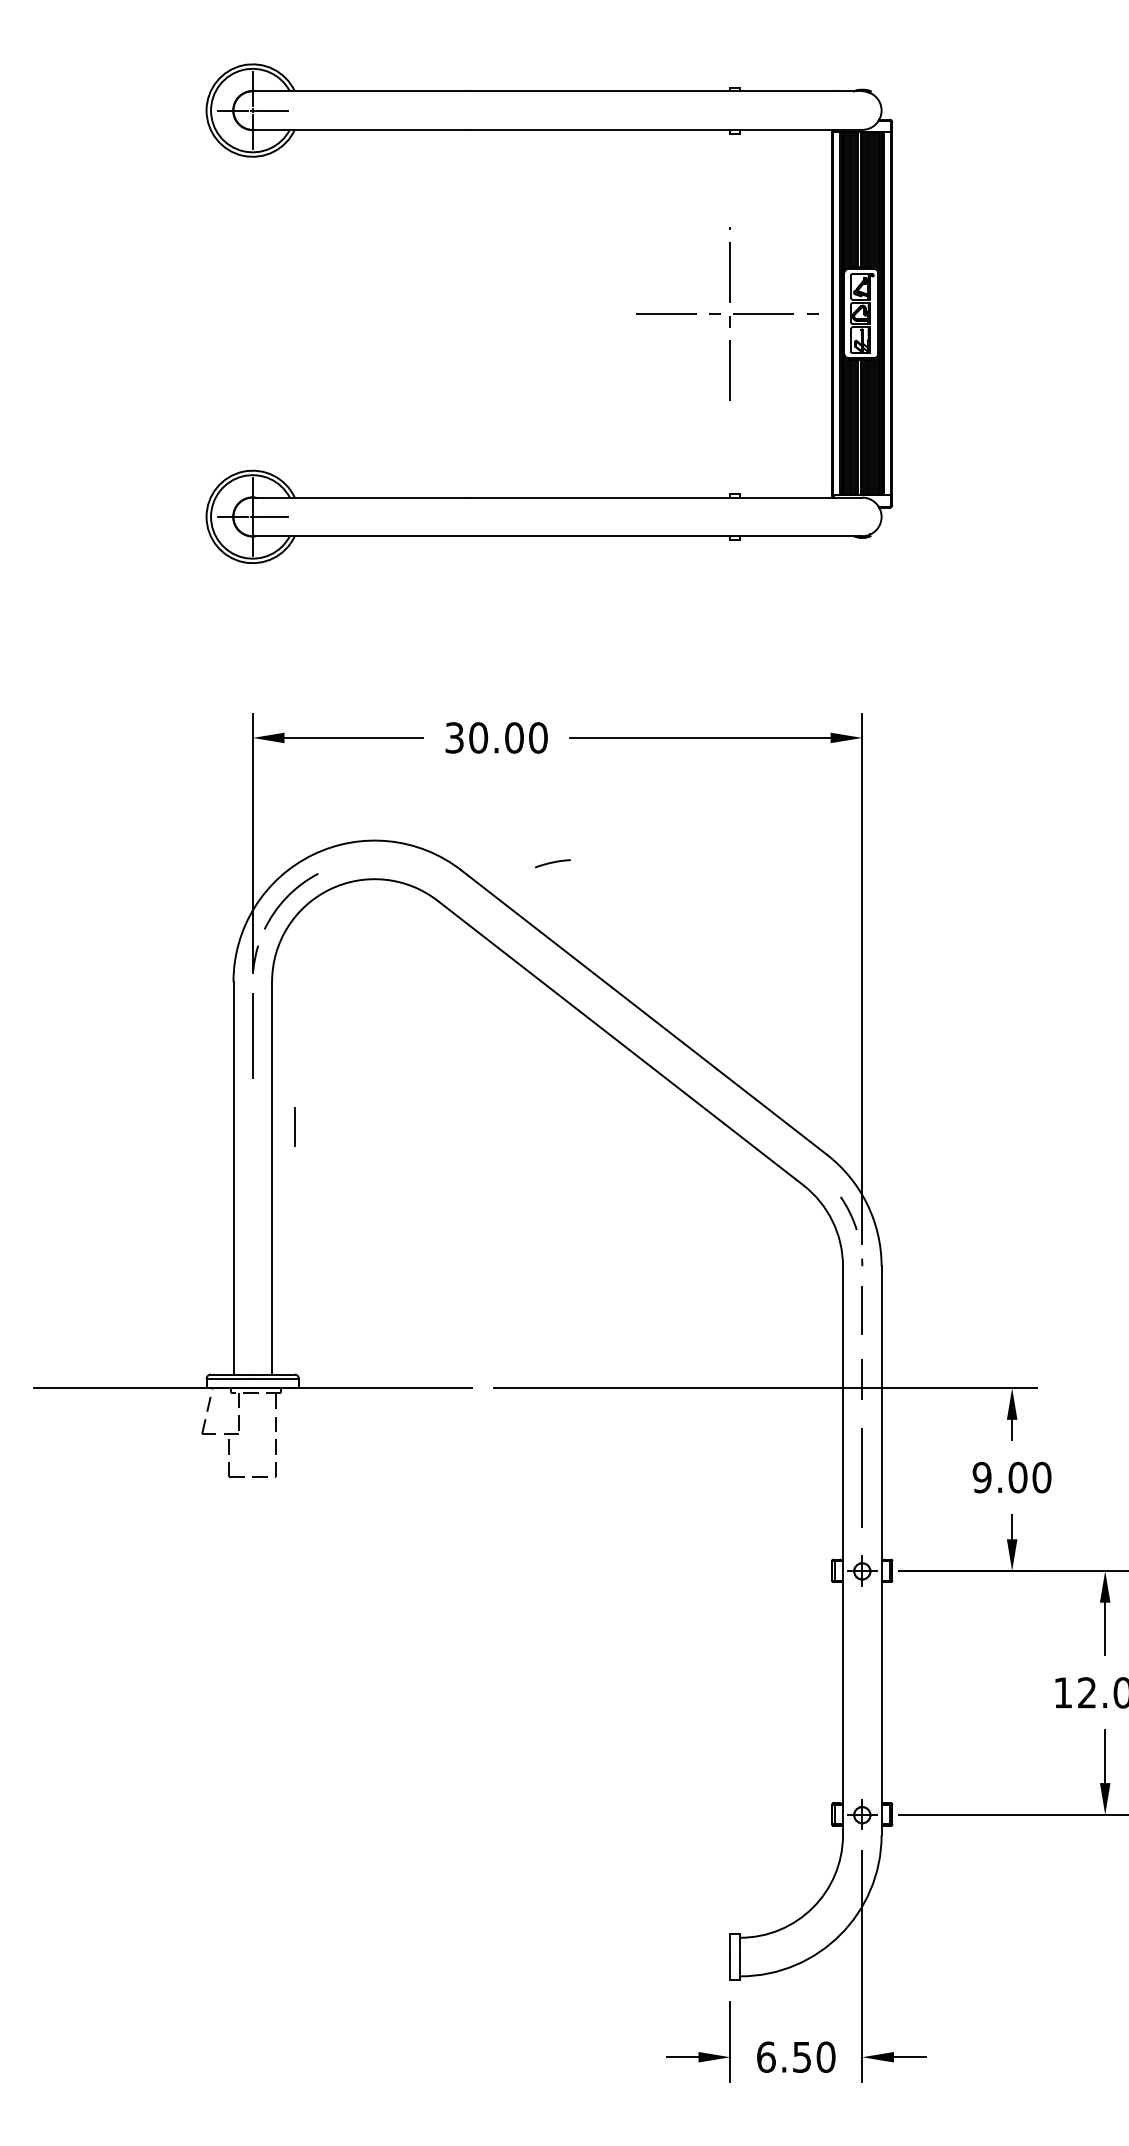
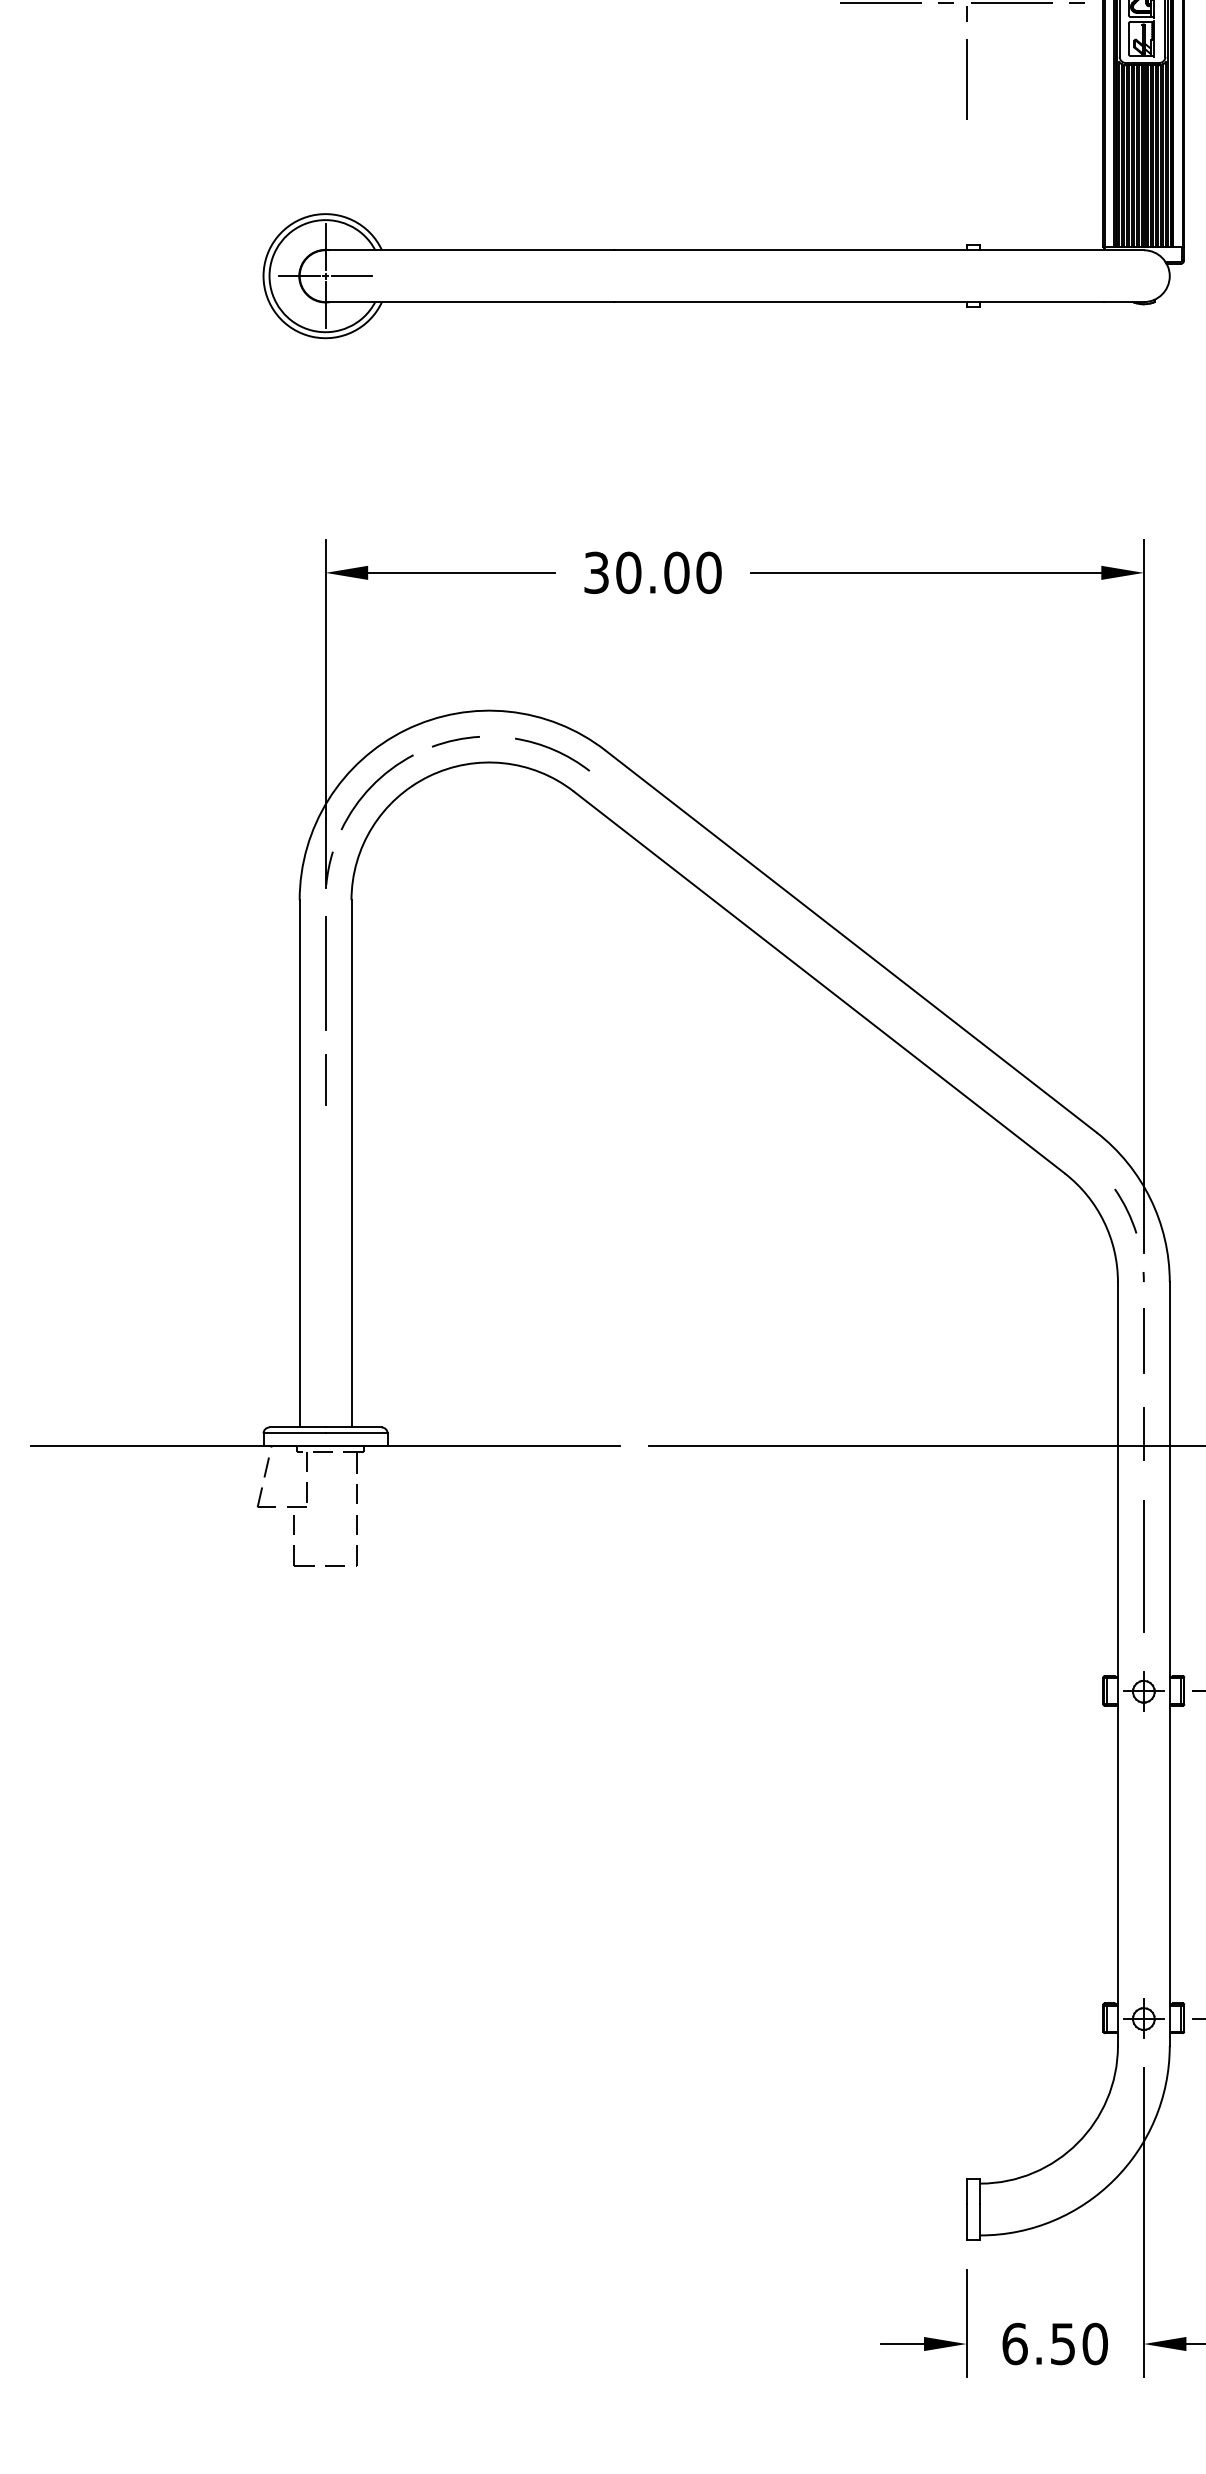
arc: (552, 863) -> (455, 741), moved
arc: (421, 870) -> (552, 750), added
line: (294, 1126) -> (325, 1079), moved

